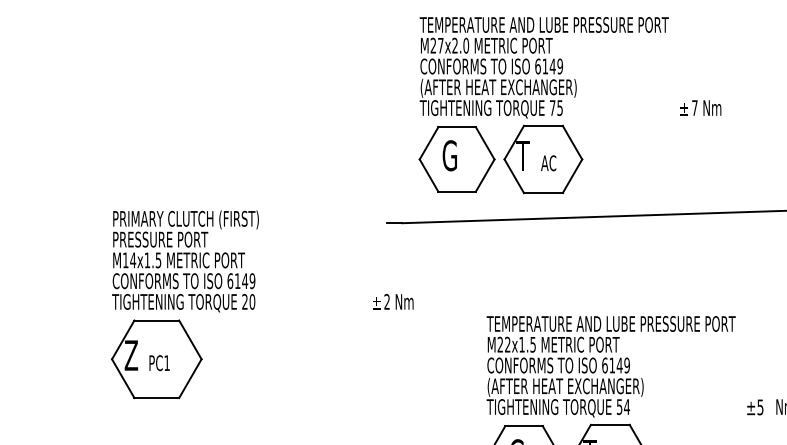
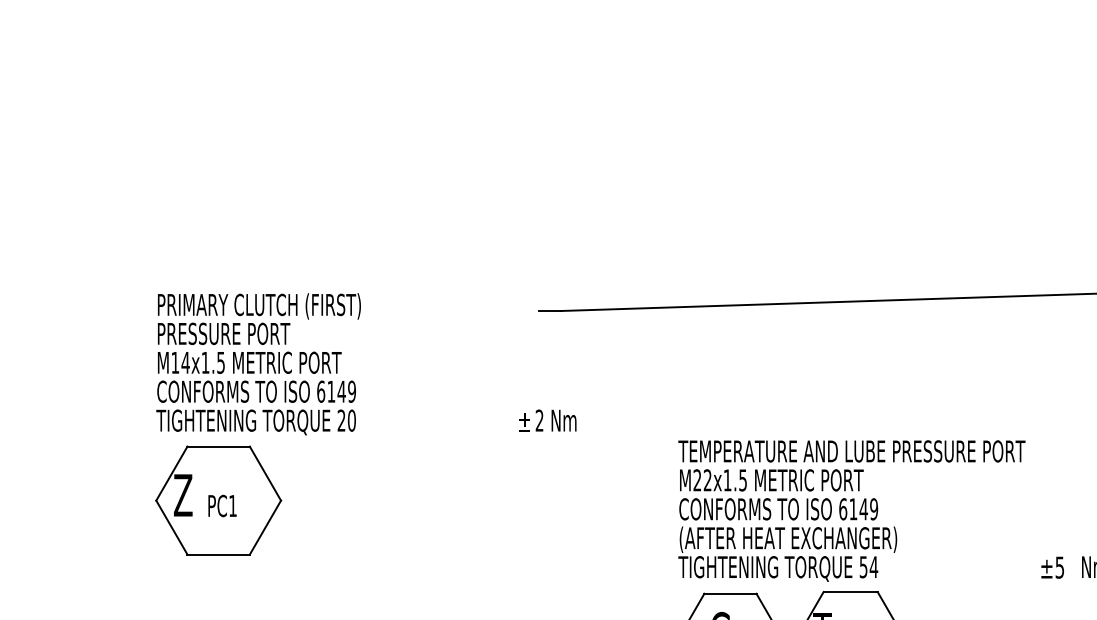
part: (562, 107) -> (784, 149), removed

